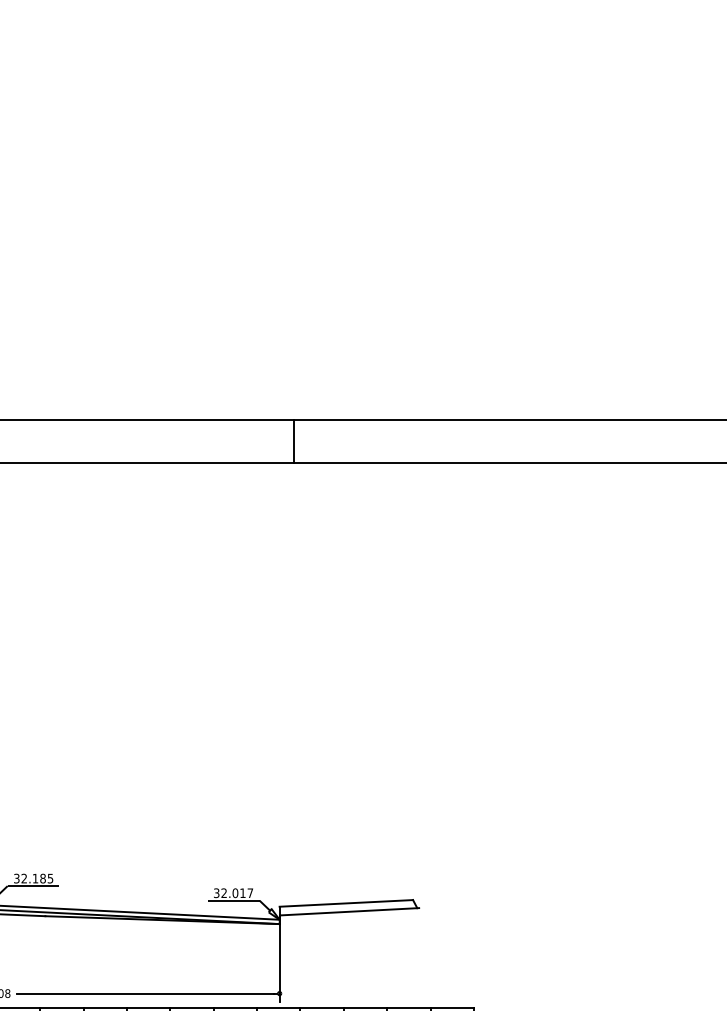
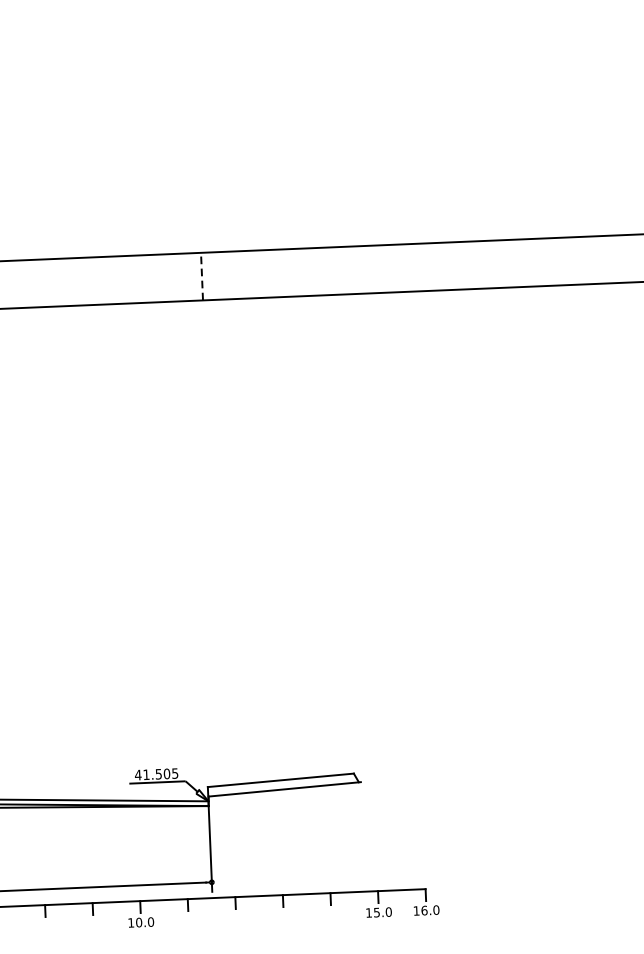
line: (293, 441) -> (201, 276), solid -> dashed
text: (233, 893) -> (156, 774), 32.017 -> 41.505

